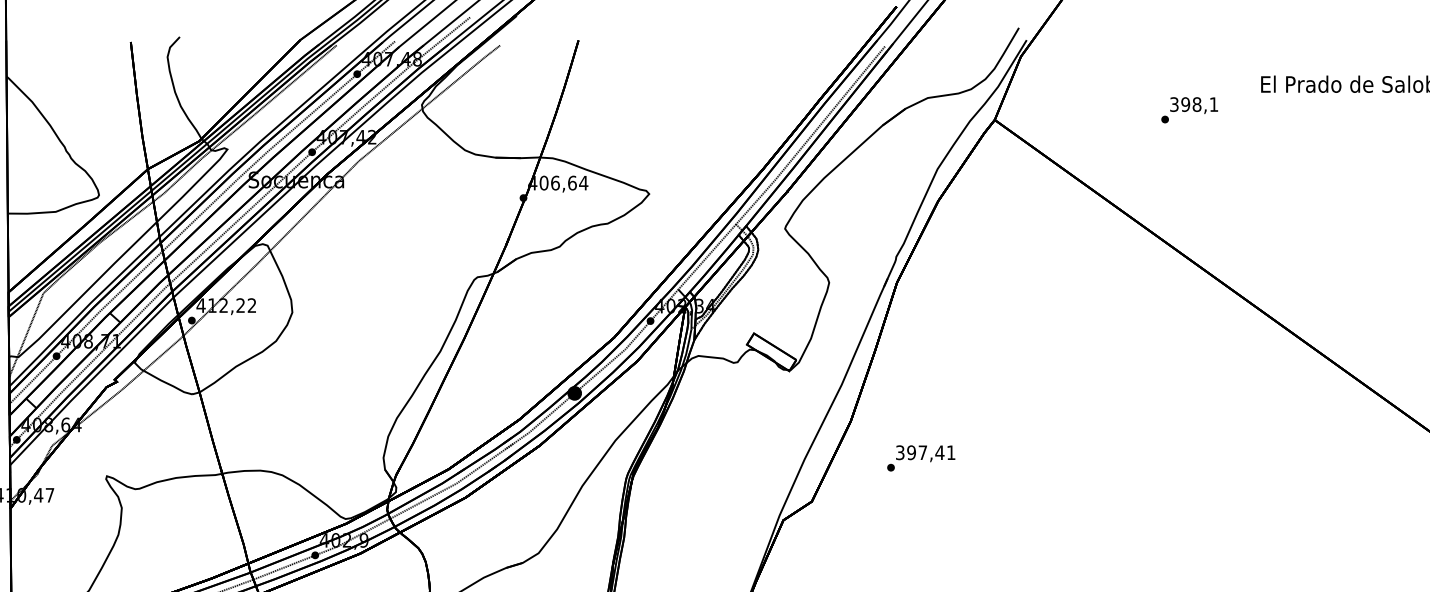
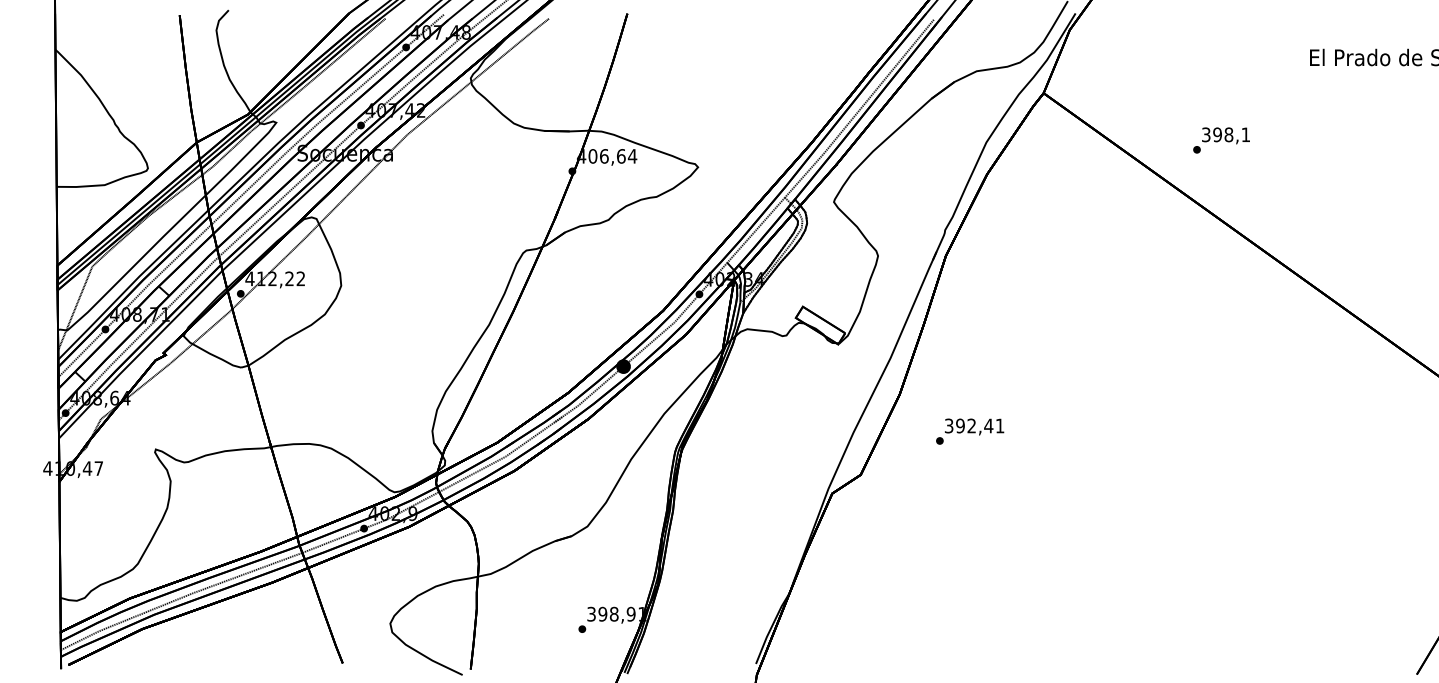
text: (1189, 110) -> (1221, 140), moved
text: (922, 452) -> (971, 425), 397,41 -> 392,41

